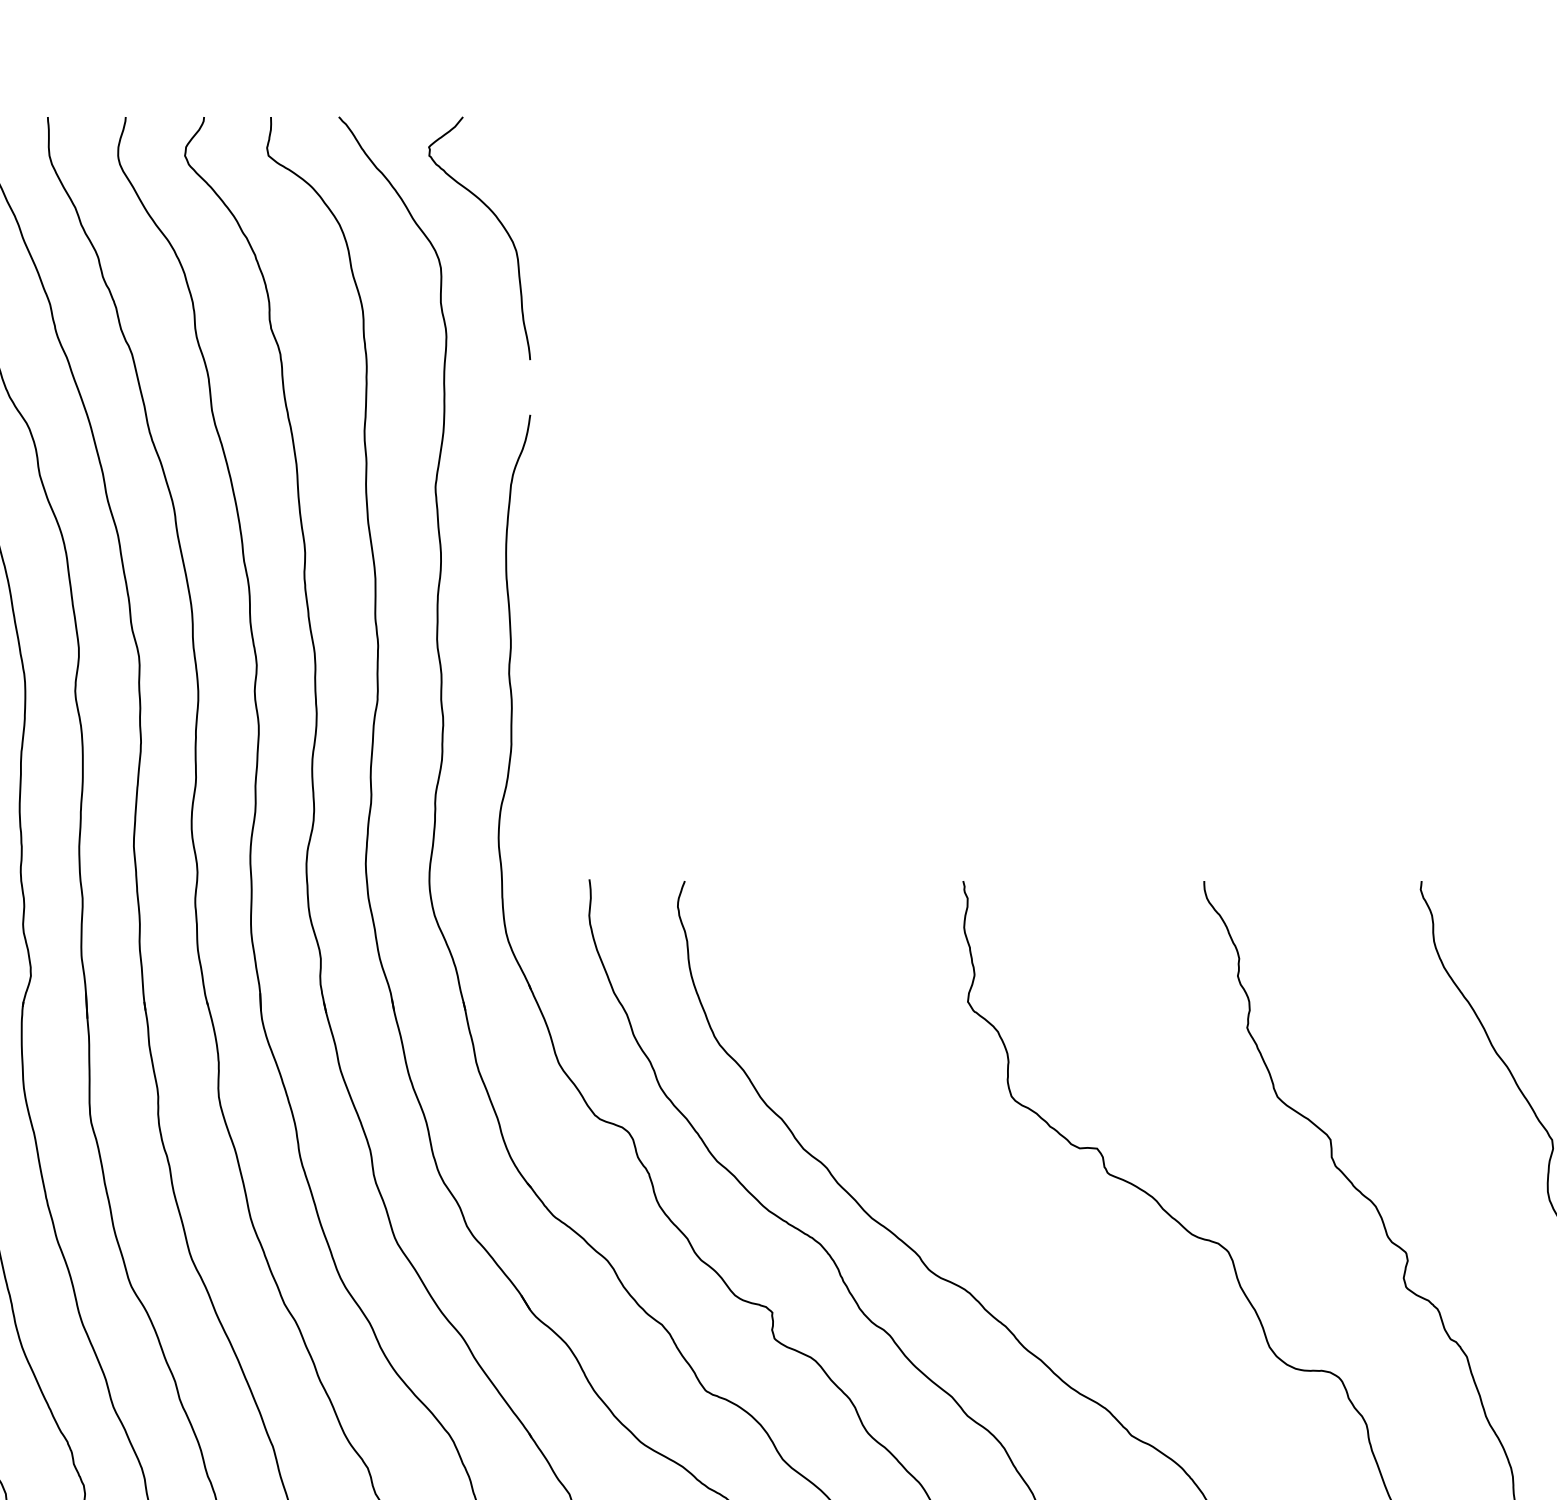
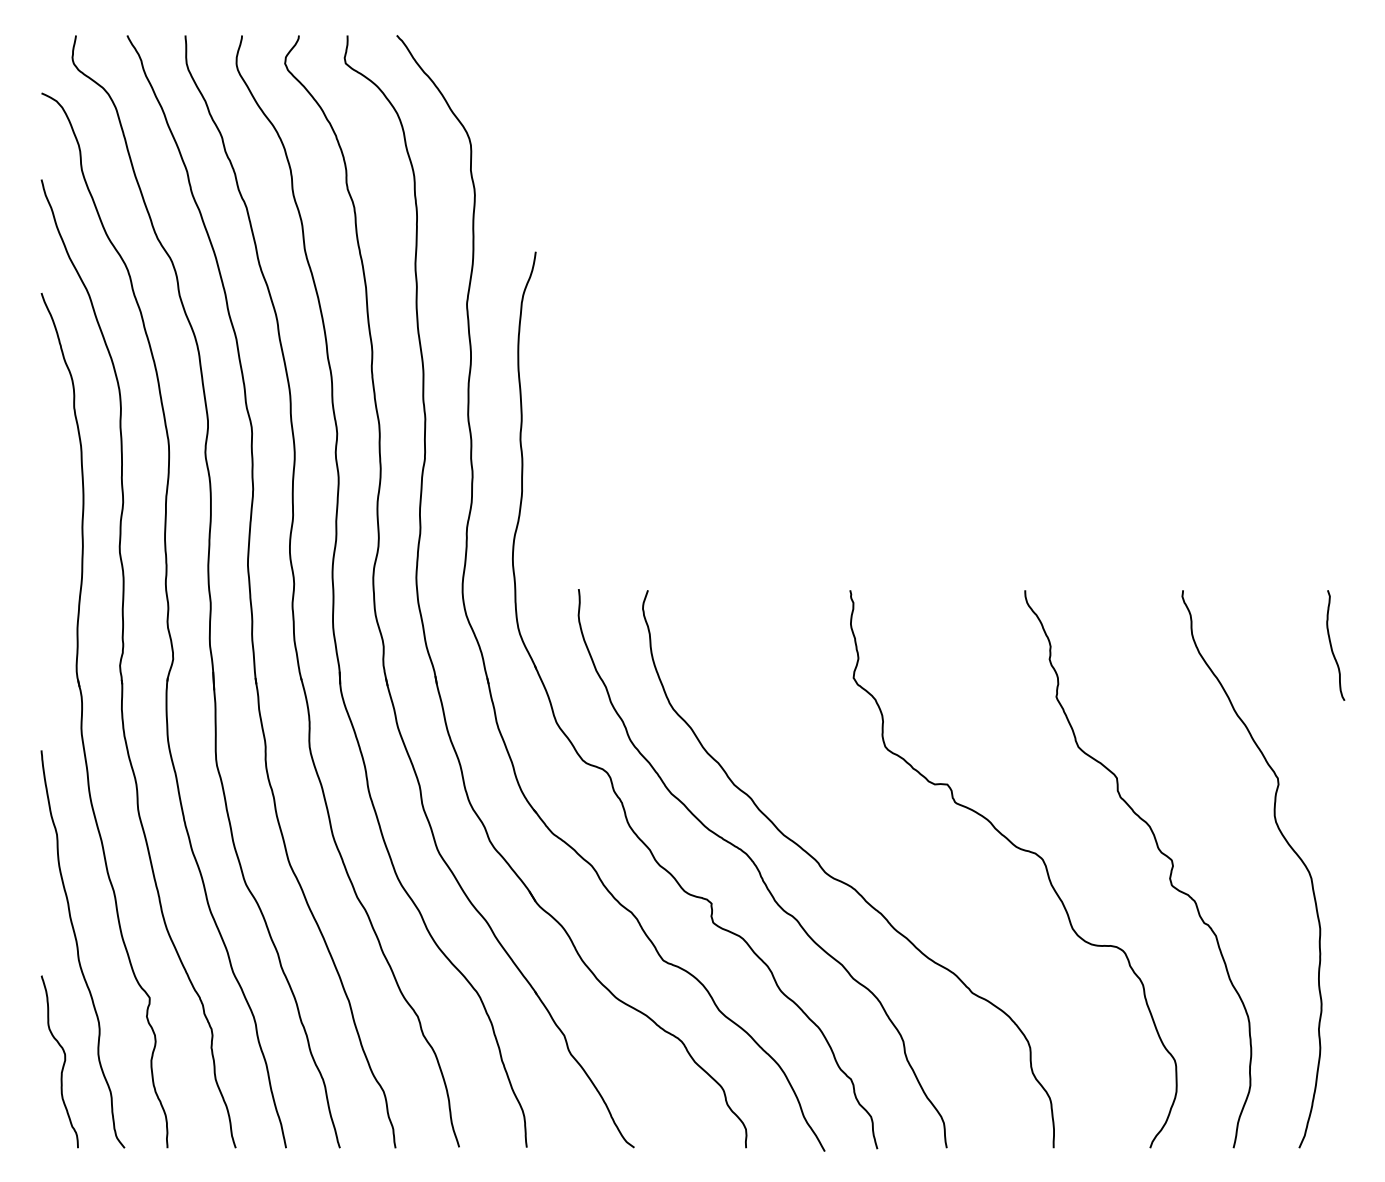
curve: (500, 225) -> (514, 114), removed

